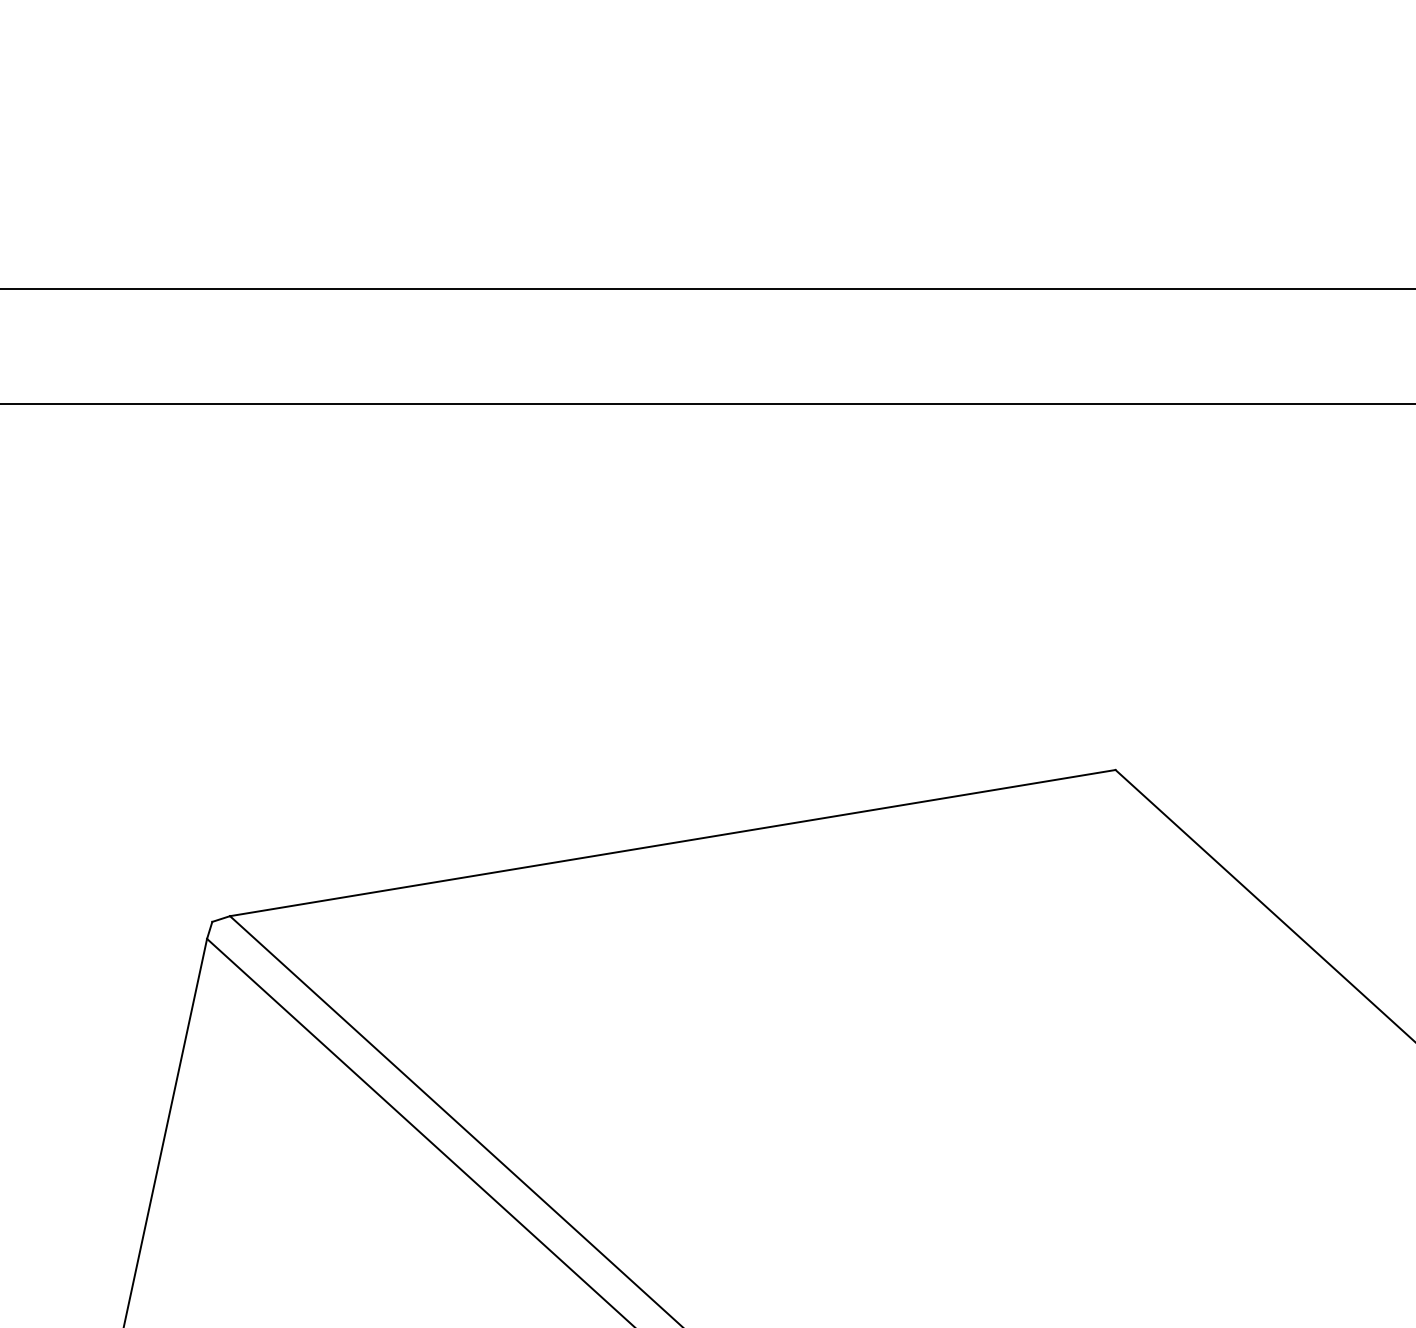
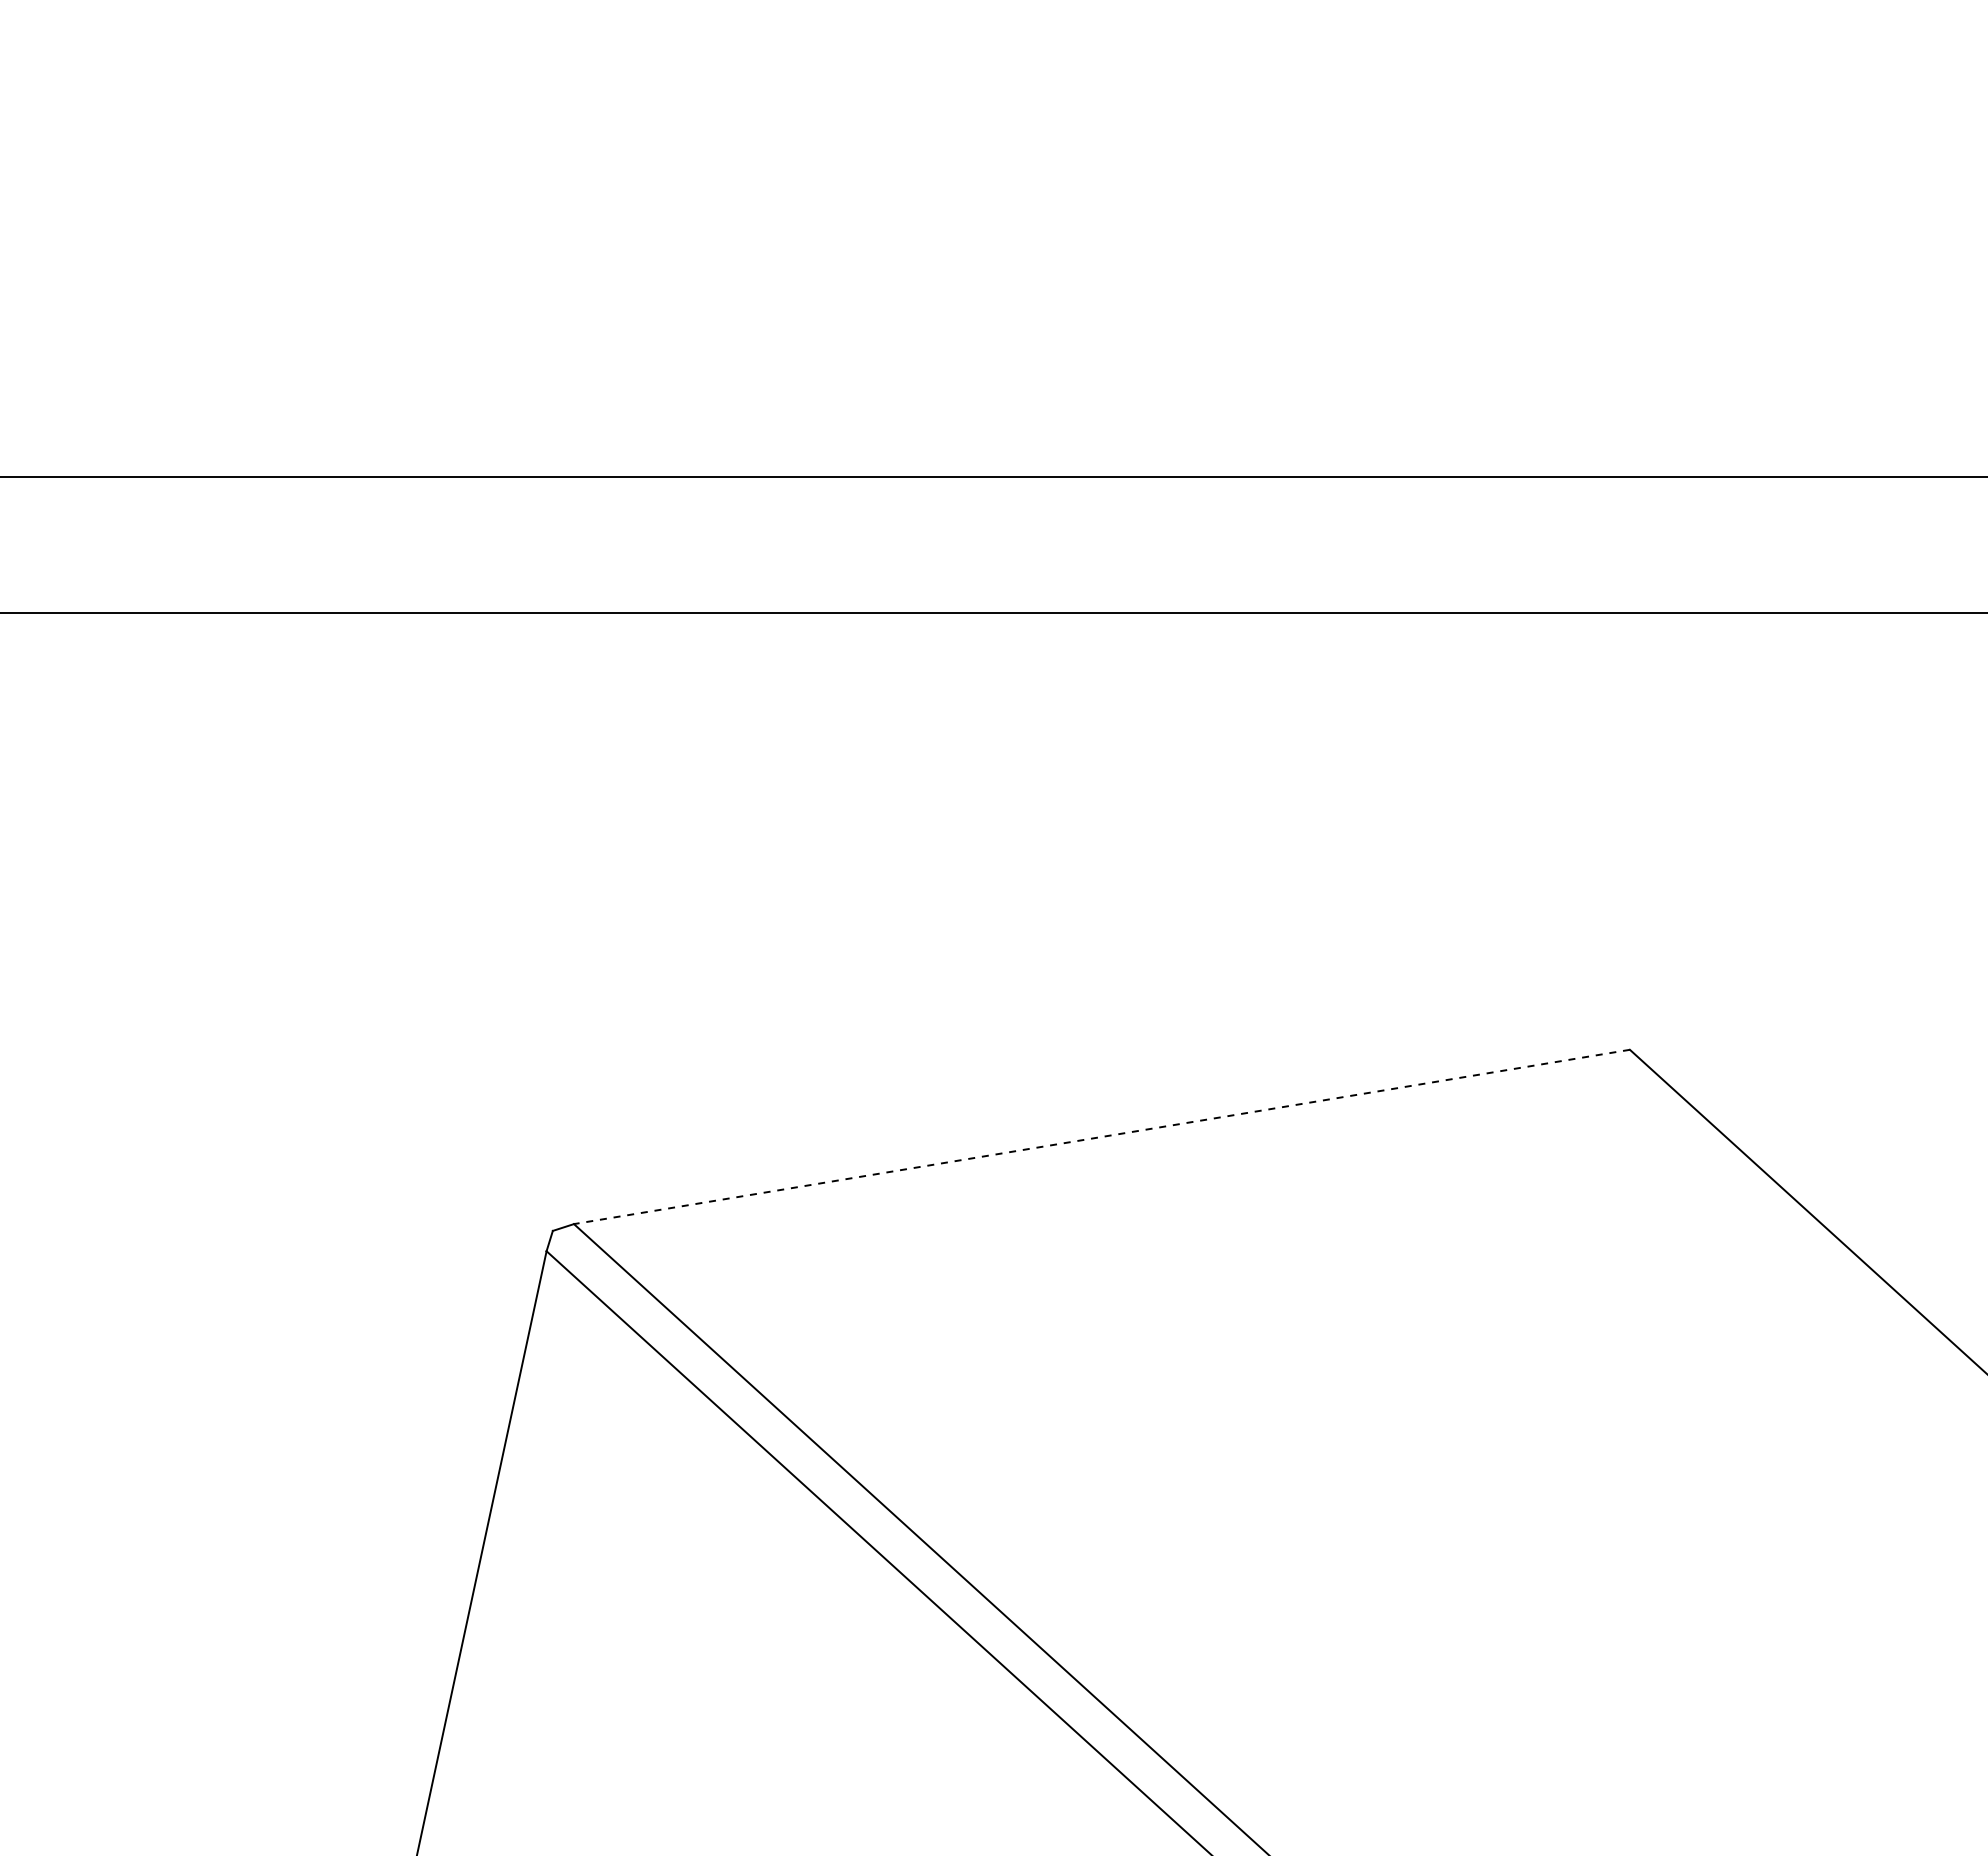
line: (672, 843) -> (1101, 1137), solid -> dashed

